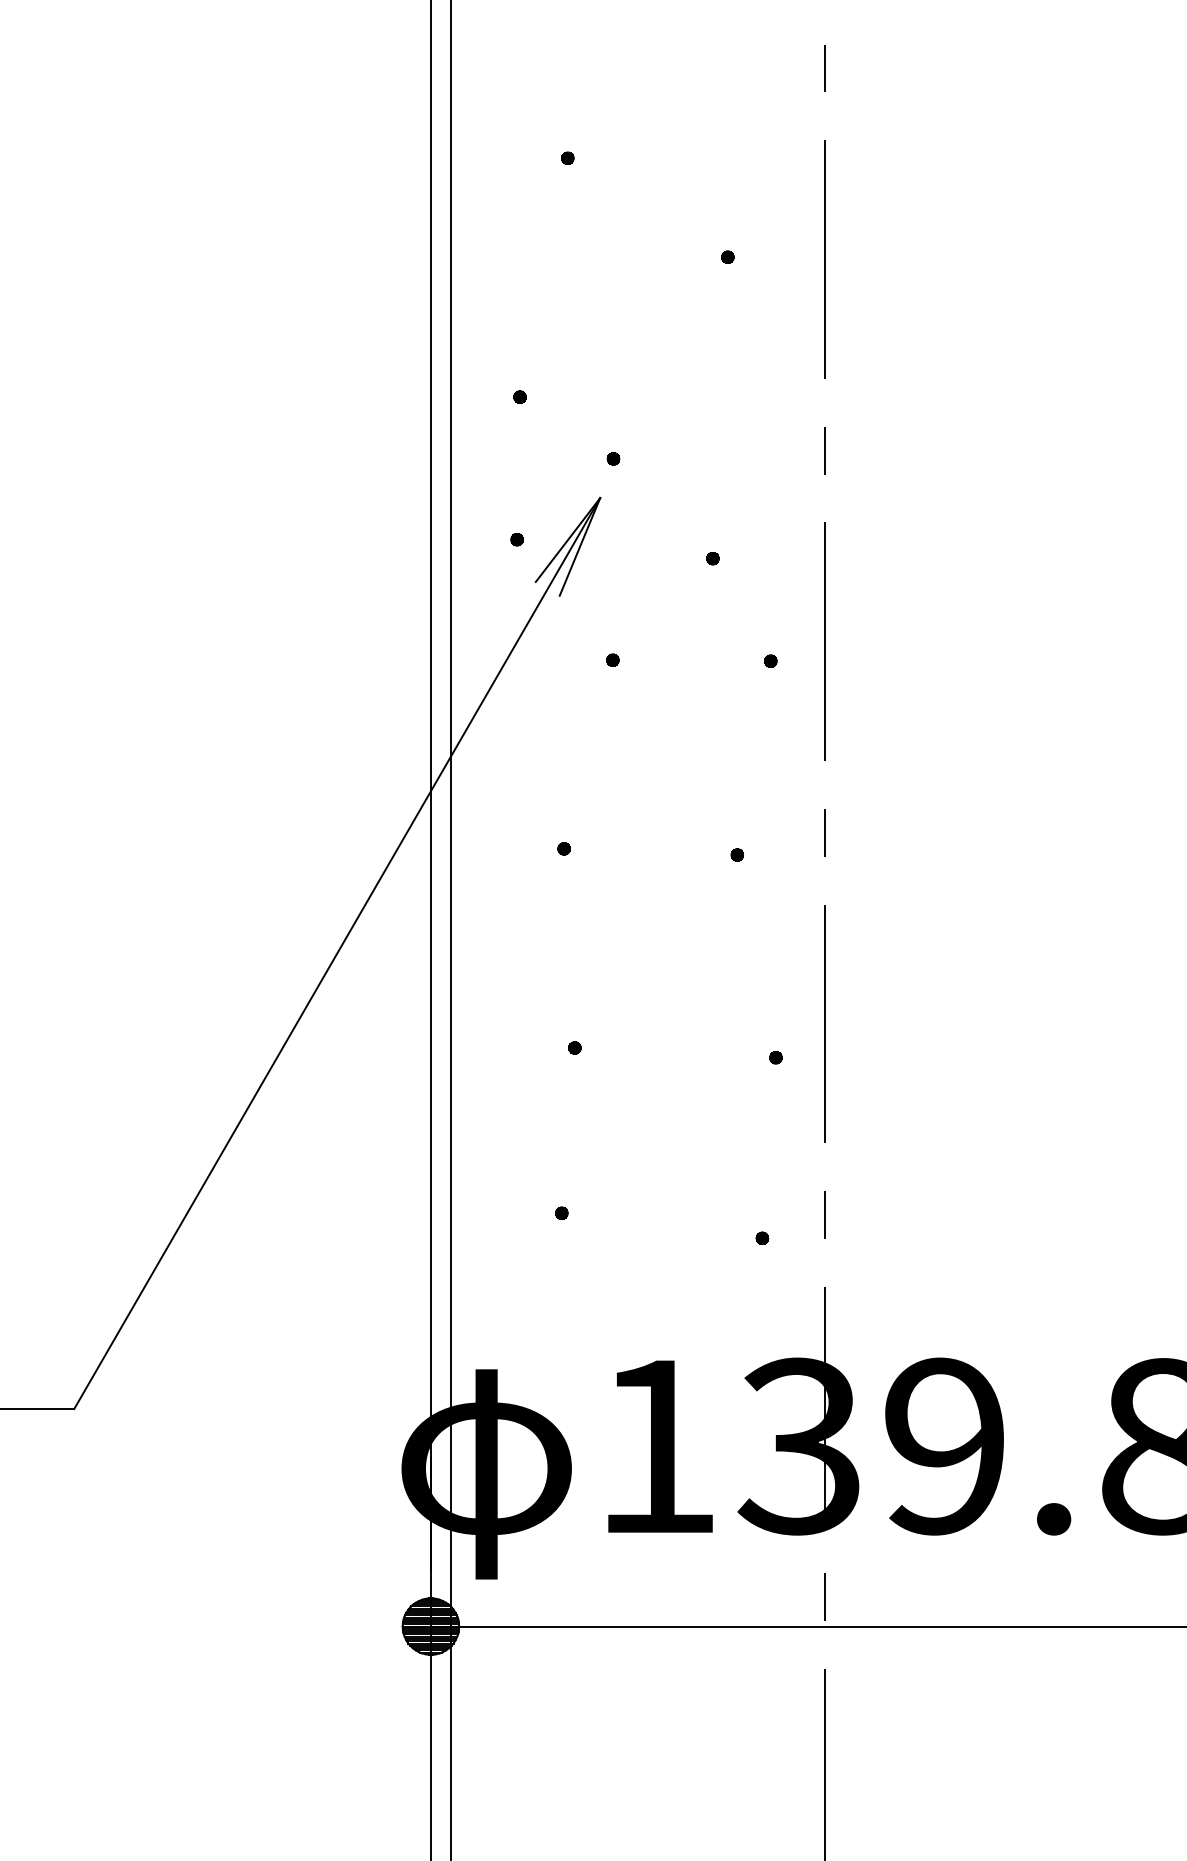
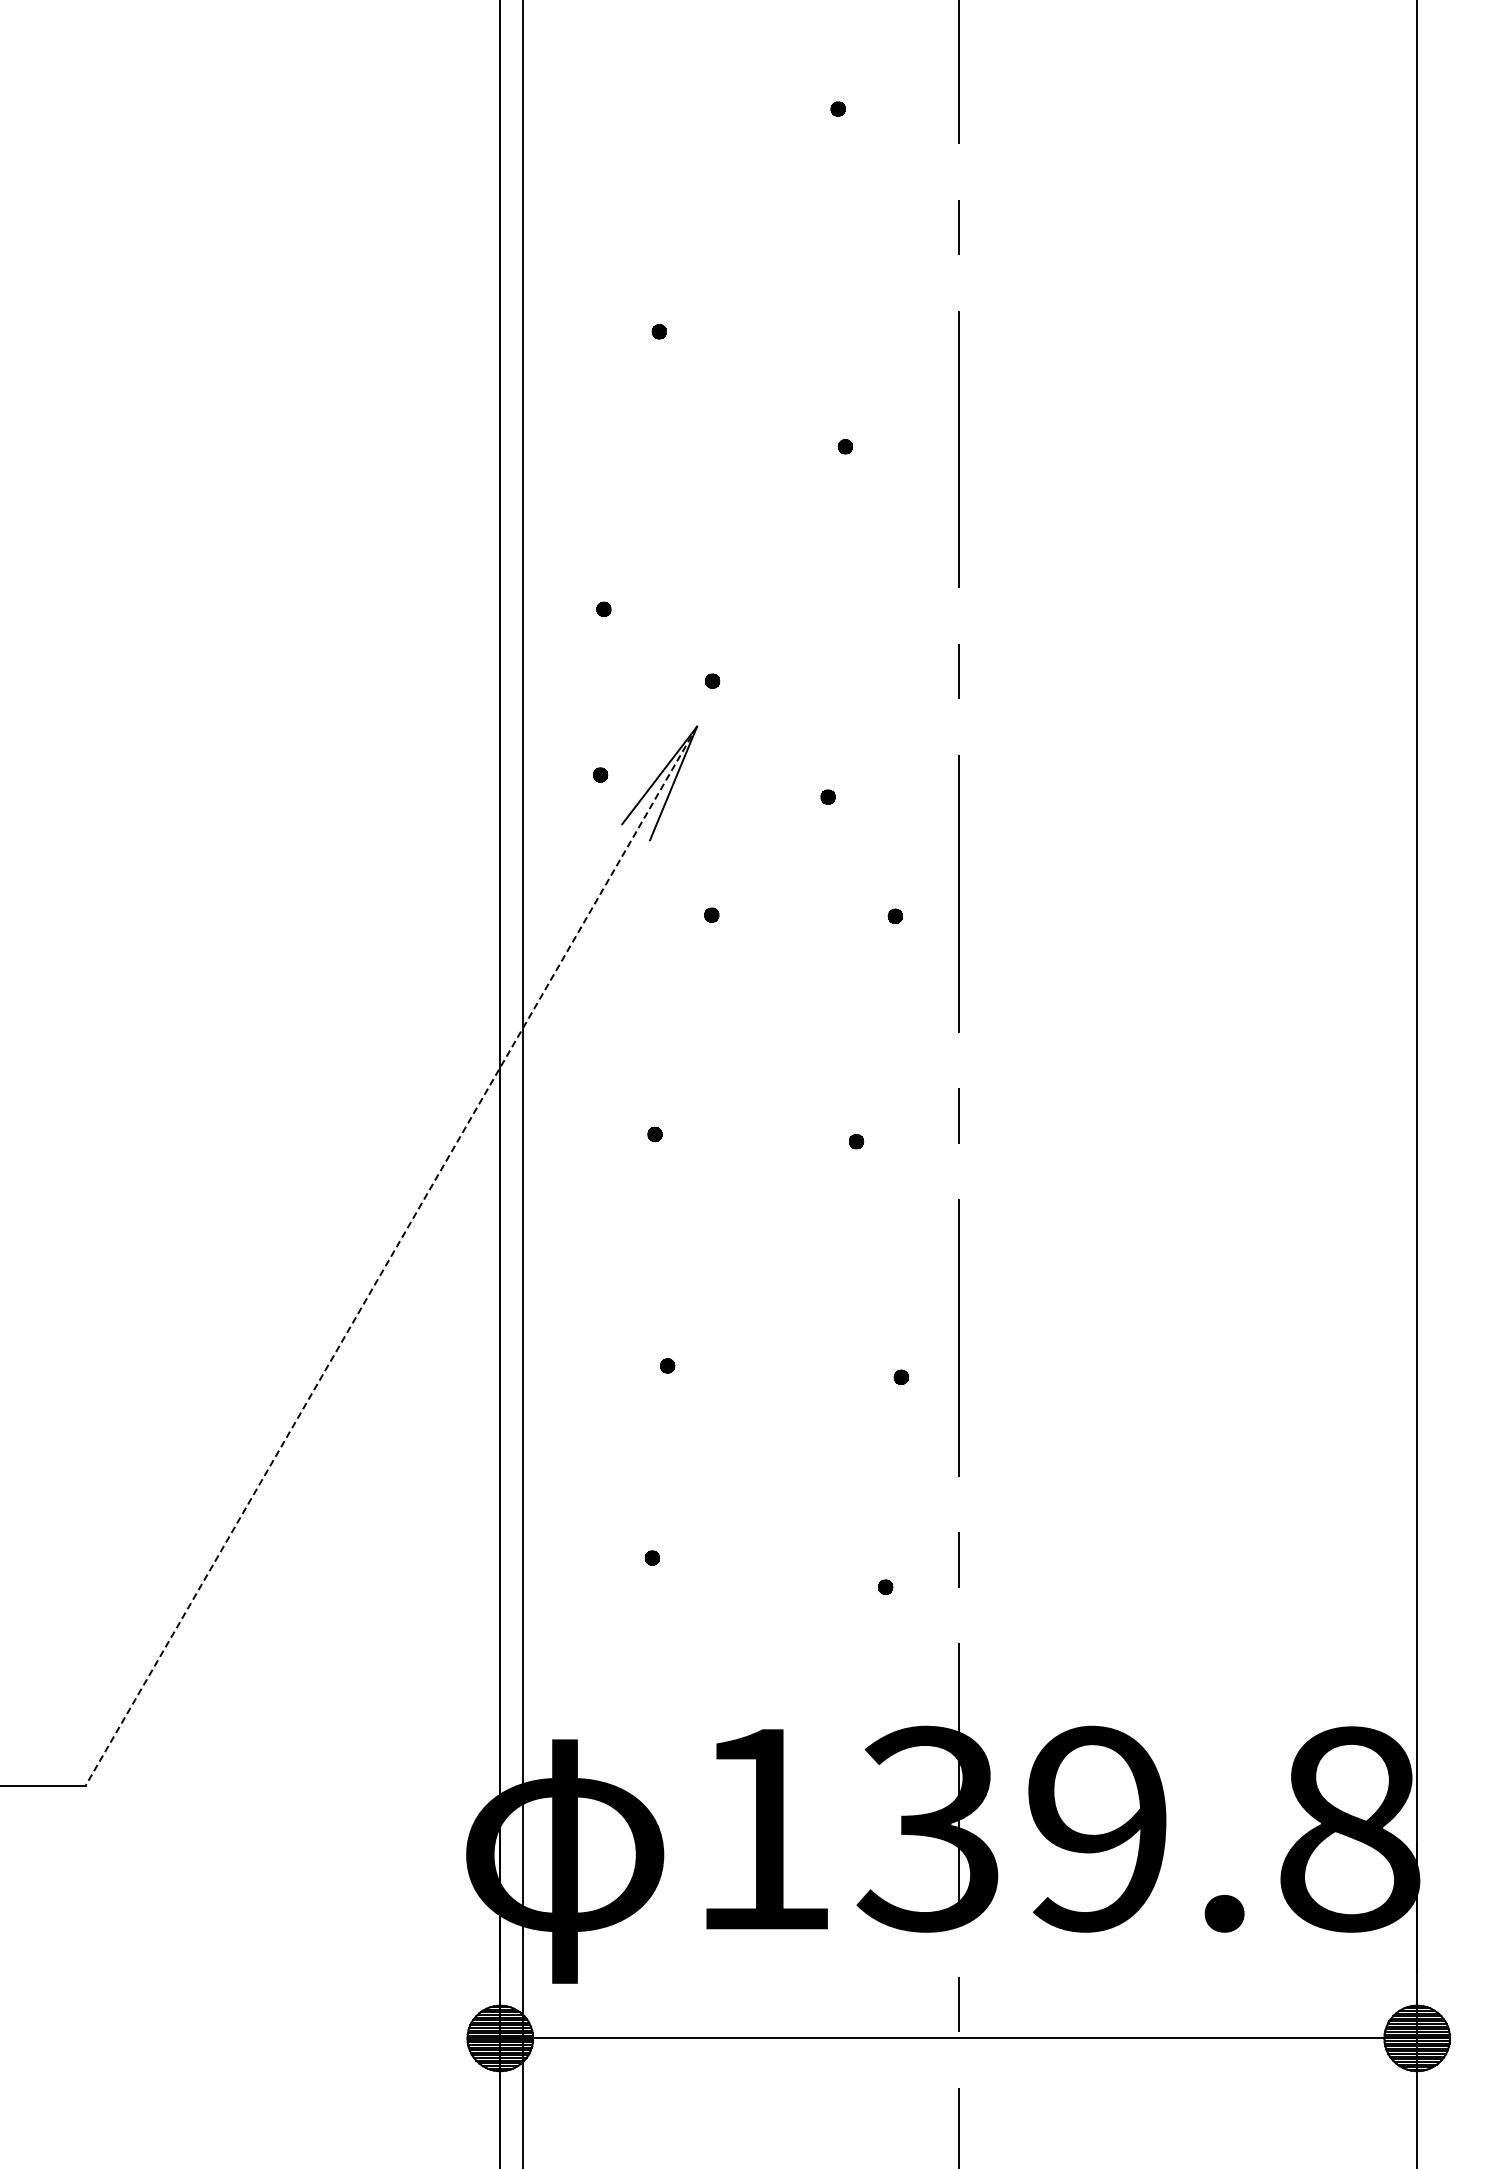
line: (337, 953) -> (391, 1256), solid -> dashed

